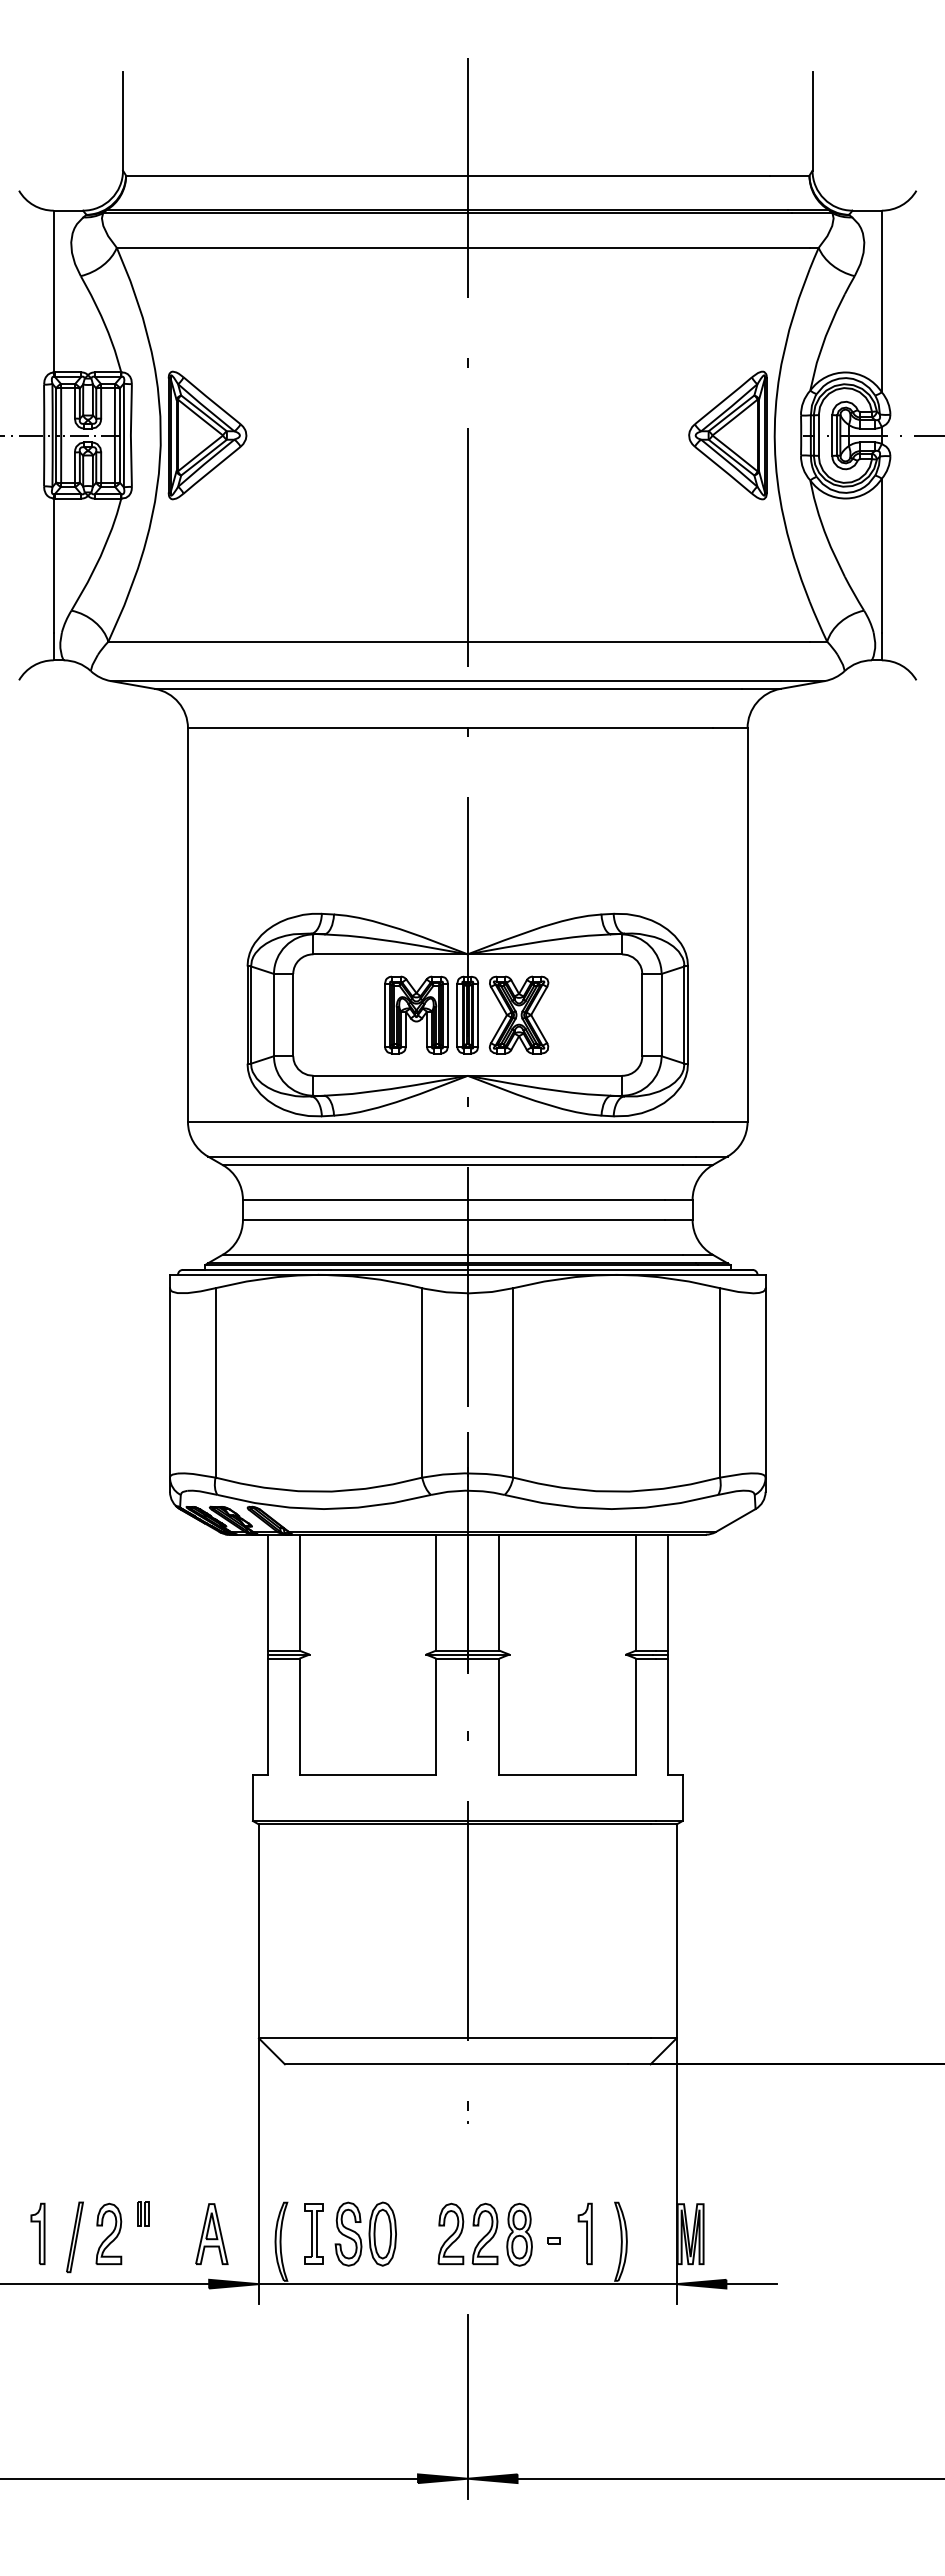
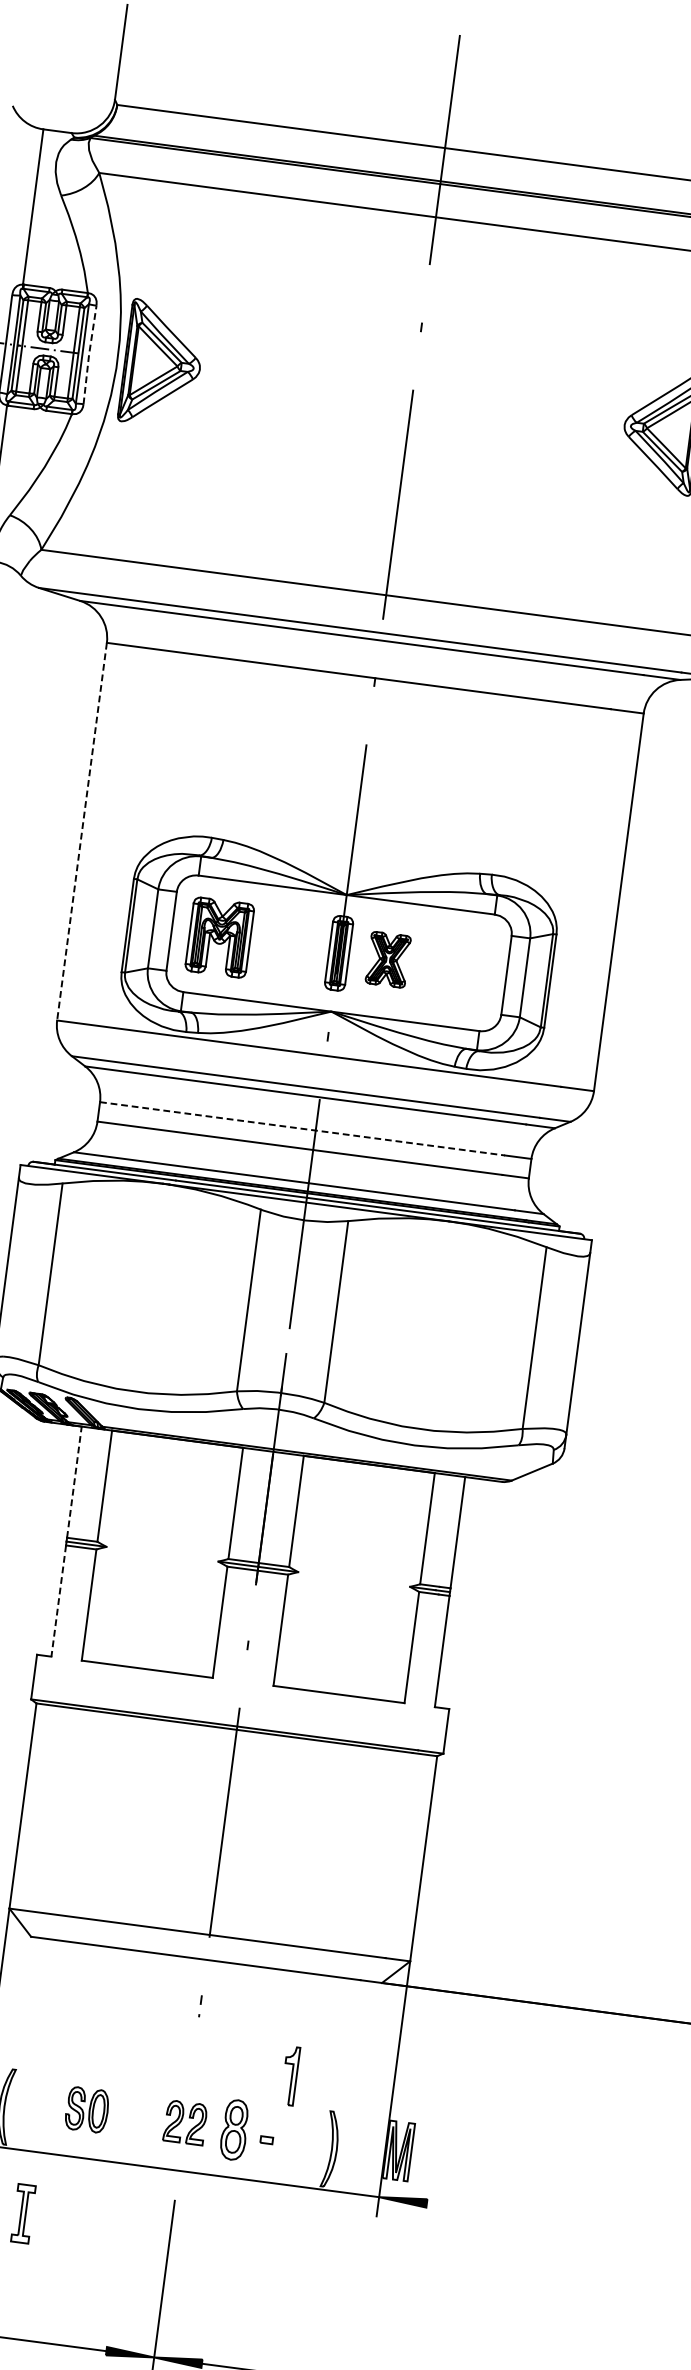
line: (130, 435) -> (88, 354), solid -> dashed
line: (187, 925) -> (81, 832), solid -> dashed
part: (416, 1014) -> (219, 937), moved
part: (518, 1014) -> (387, 959), size x0.7
line: (454, 1199) -> (303, 1128), solid -> dashed
line: (267, 1592) -> (74, 1481), solid -> dashed
line: (267, 1716) -> (58, 1600), solid -> dashed
part: (313, 2233) -> (22, 2213), moved
part: (365, 2233) -> (87, 2109), size x0.7
part: (467, 2233) -> (184, 2122), size x0.7
part: (584, 2233) -> (289, 2075), moved
line: (751, 2284) -> (450, 2206), removed

